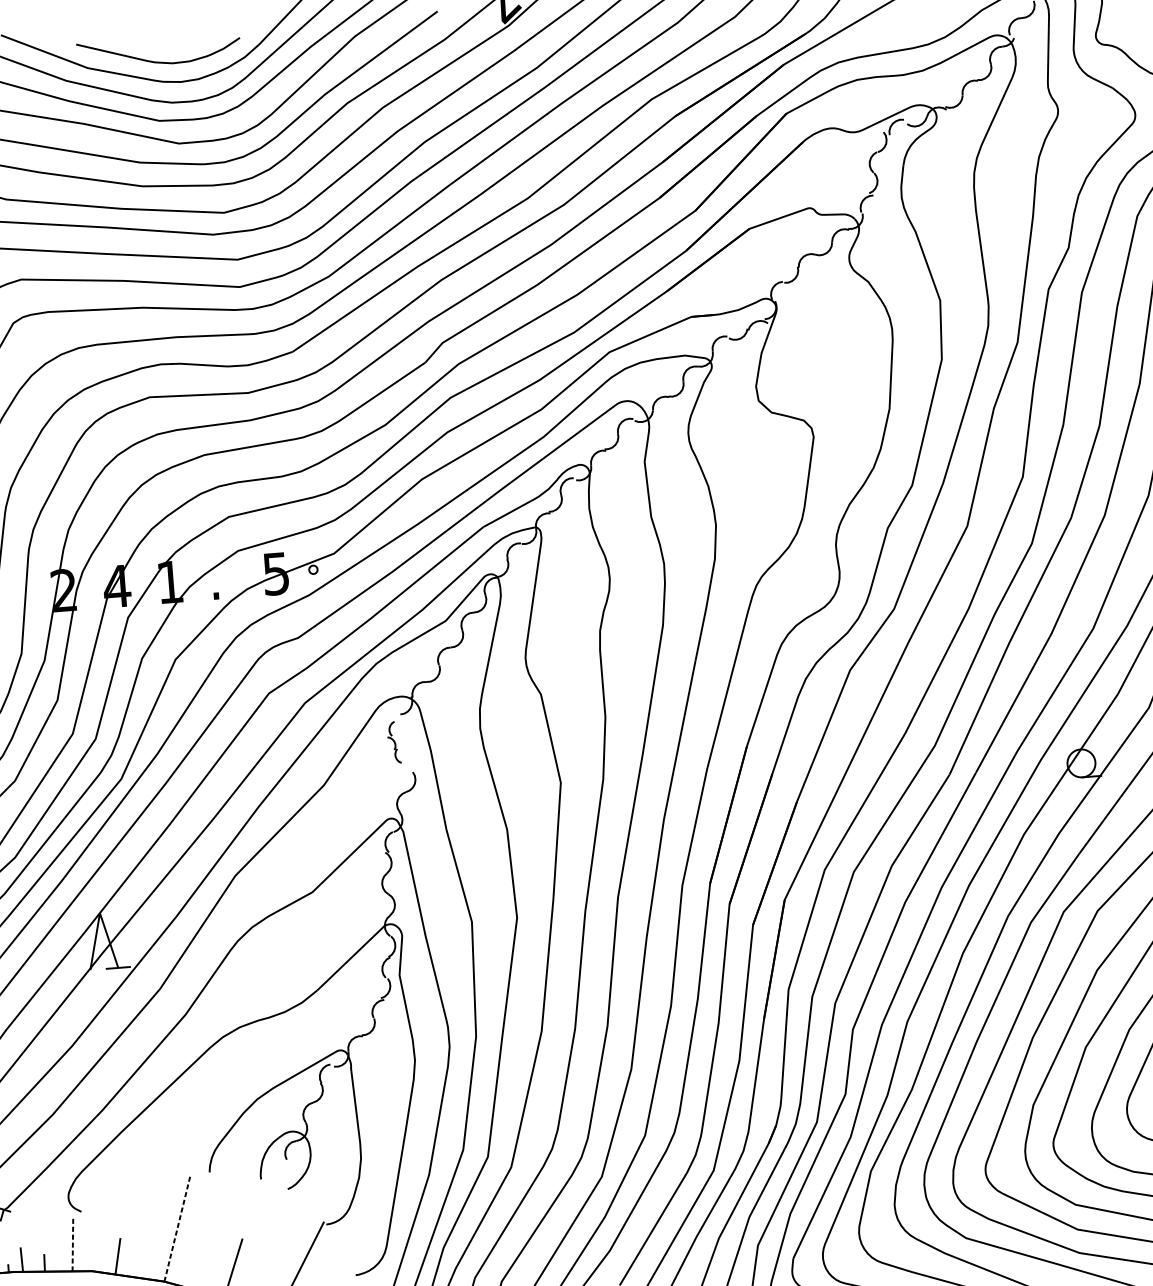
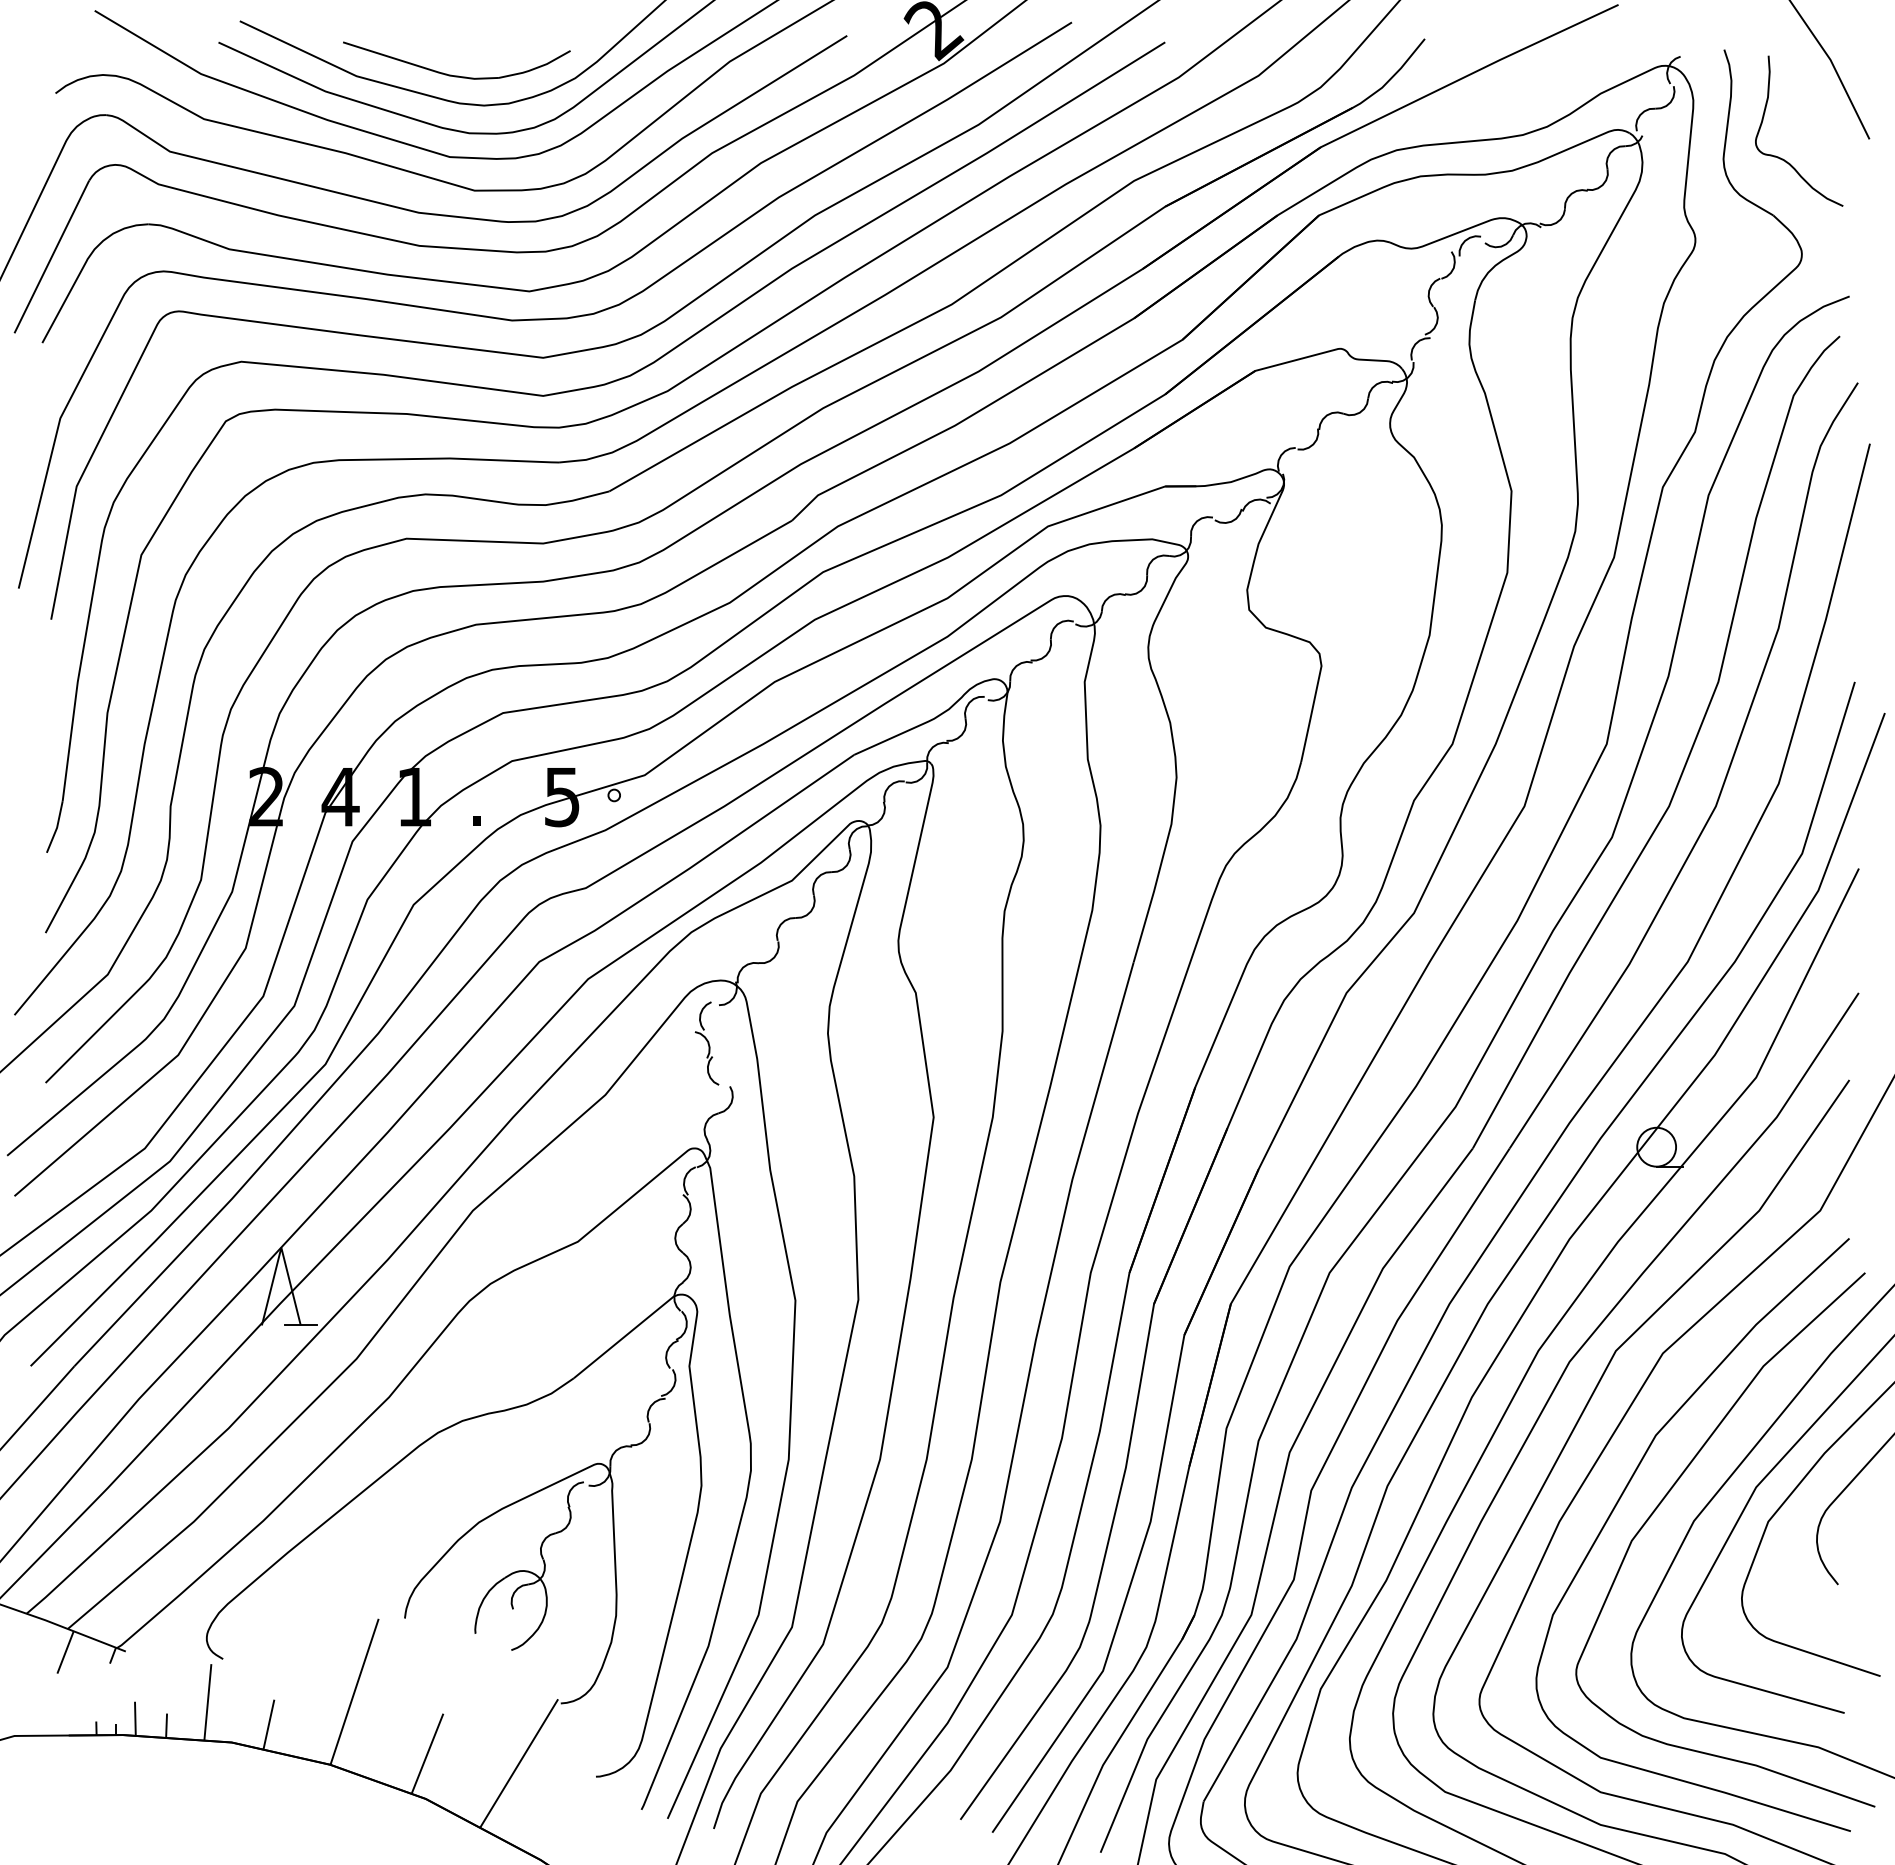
part: (393, 742) -> (706, 1043), size x1.43
line: (177, 1227) -> (354, 1691), dashed -> solid
line: (72, 1243) -> (207, 1701), dashed -> solid

